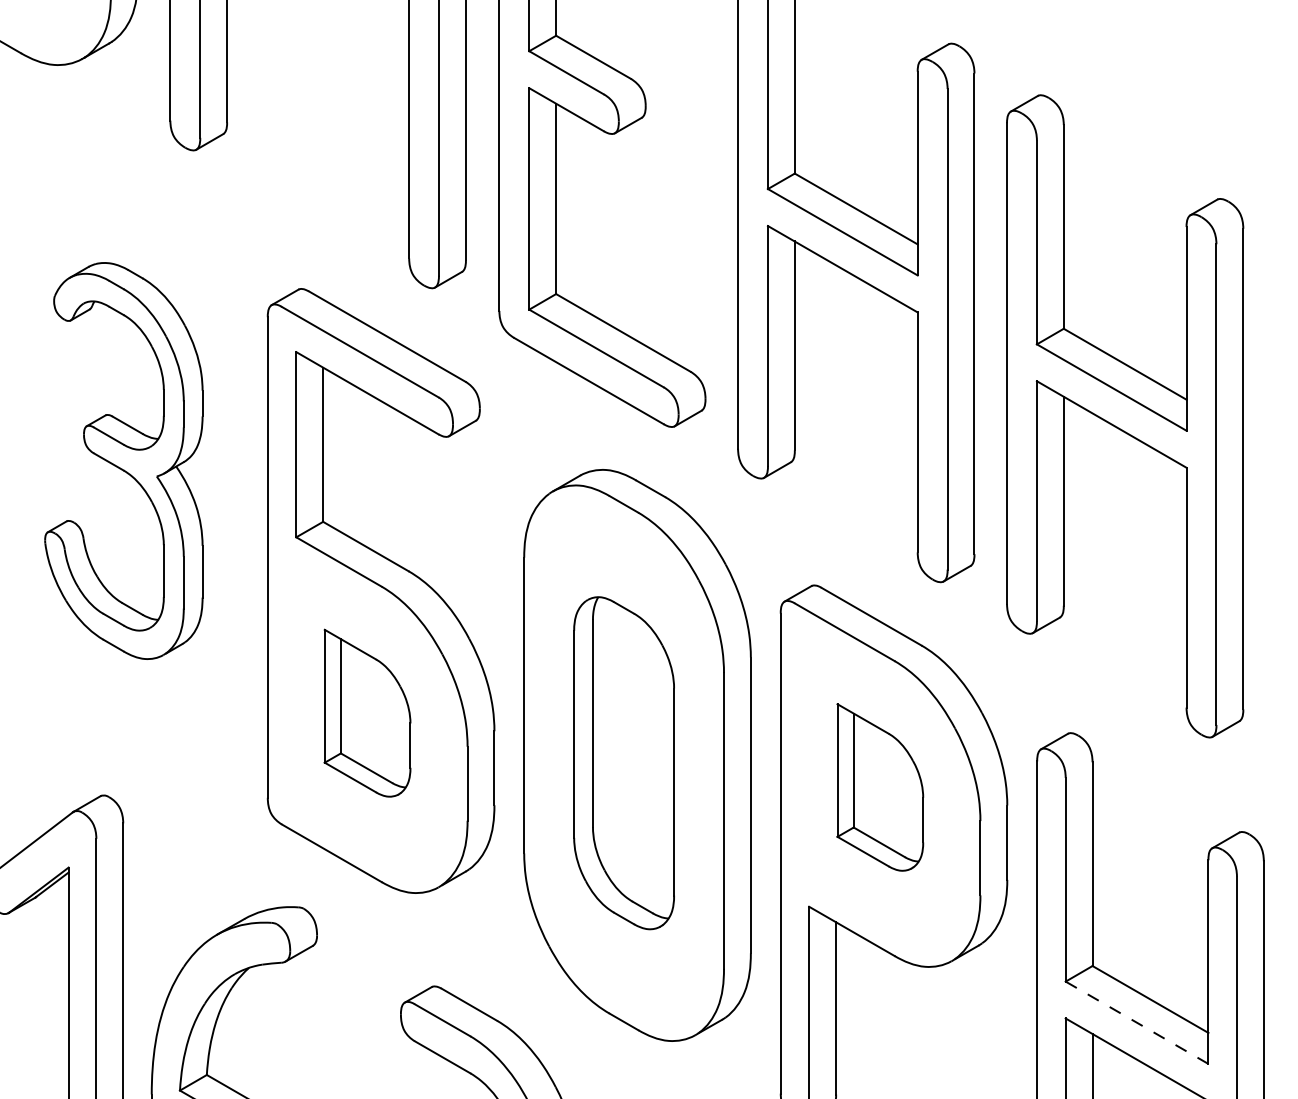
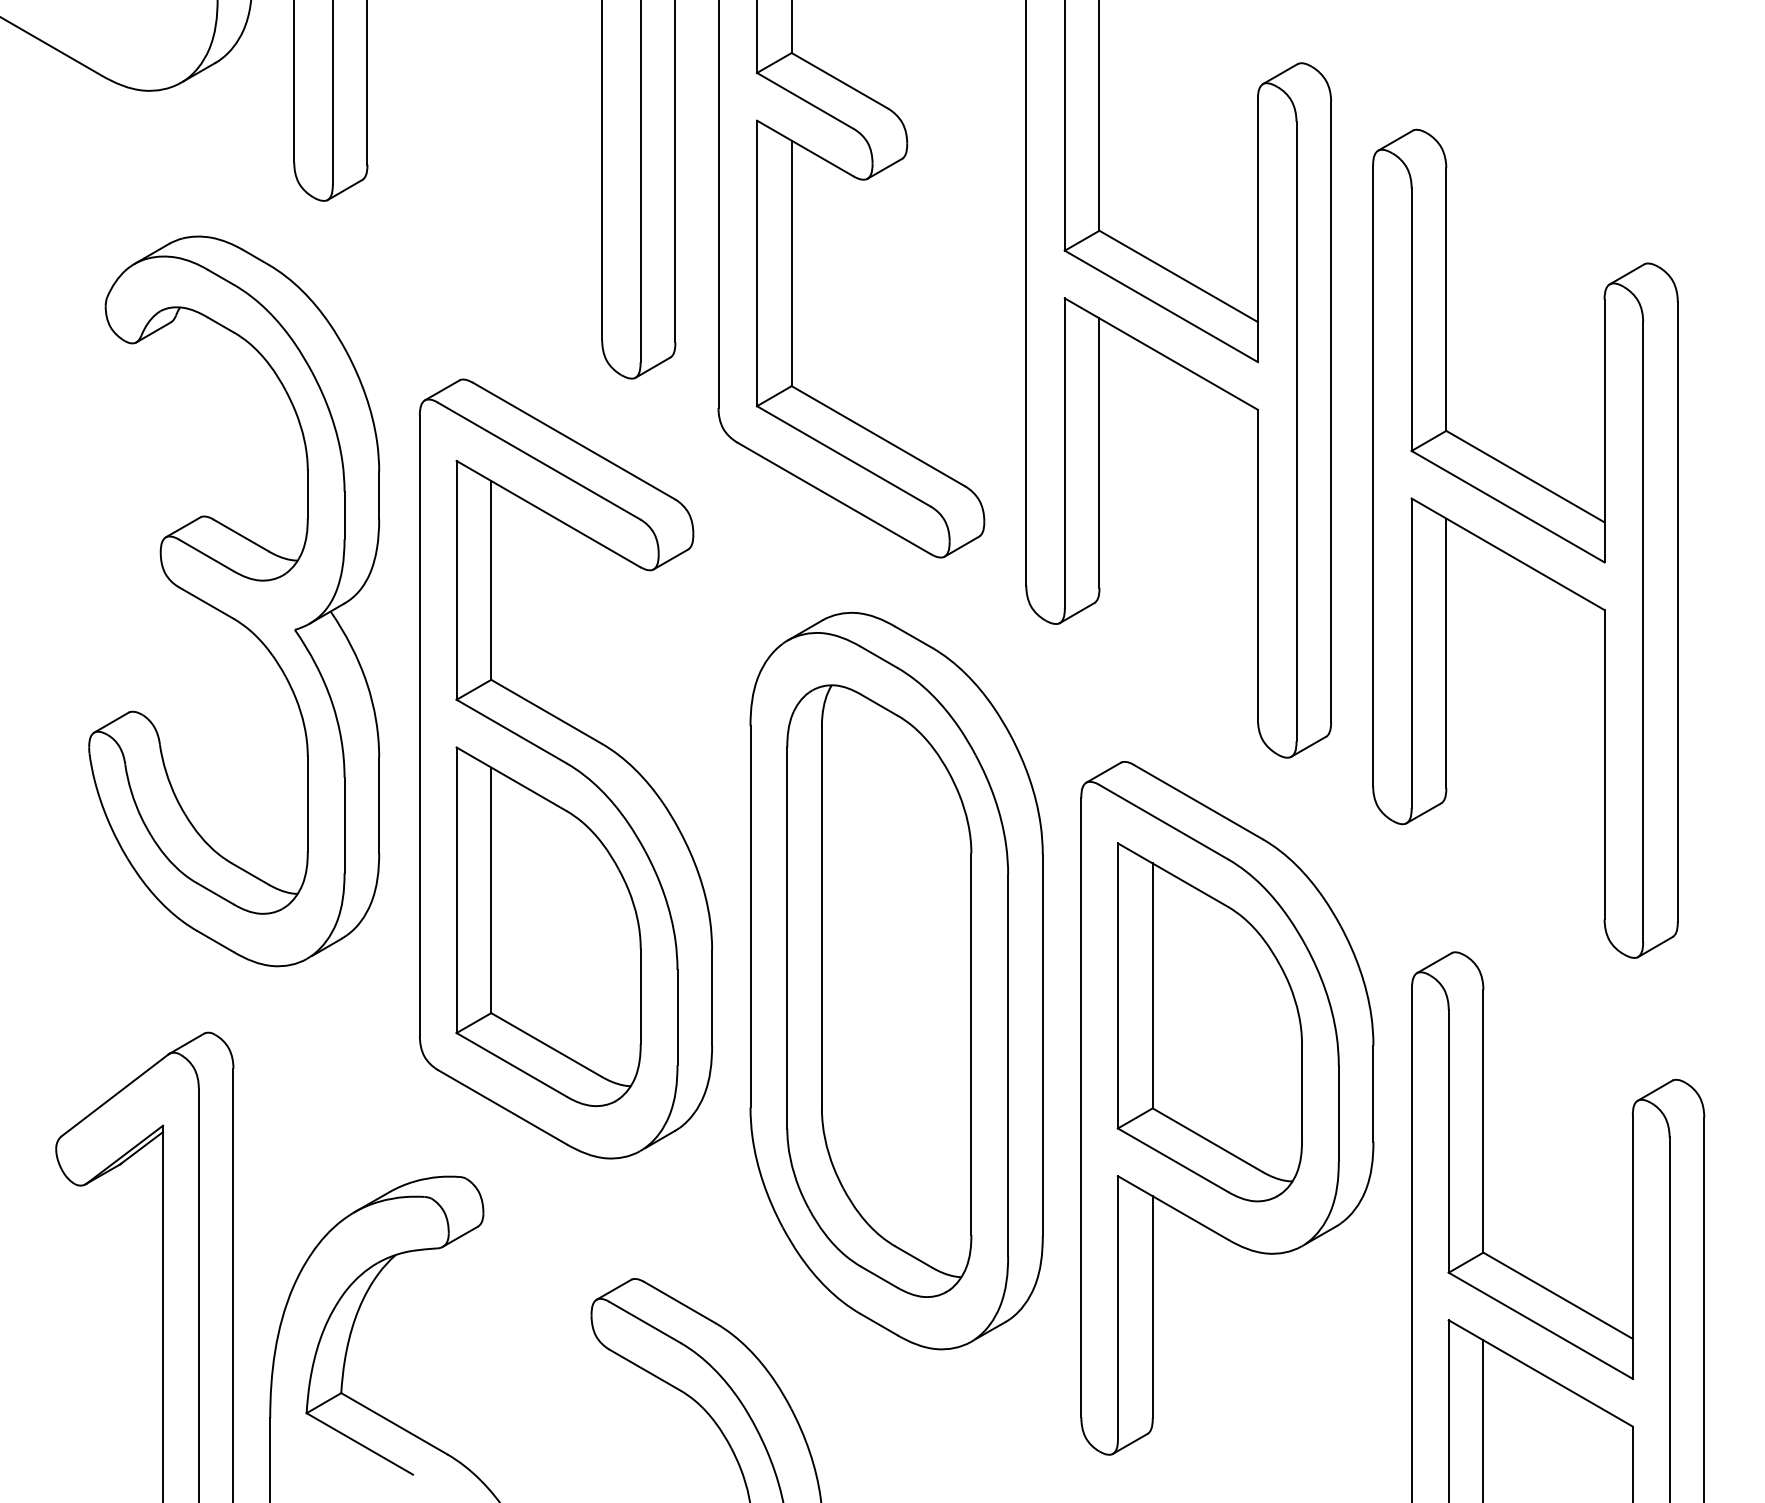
part: (124, 461) -> (234, 601), size x1.43
part: (367, 713) -> (548, 926), size x1.67
part: (624, 762) -> (879, 990), size x1.43
part: (880, 787) -> (1209, 1022), size x1.67
line: (1136, 1022) -> (1540, 1325), dashed -> solid

